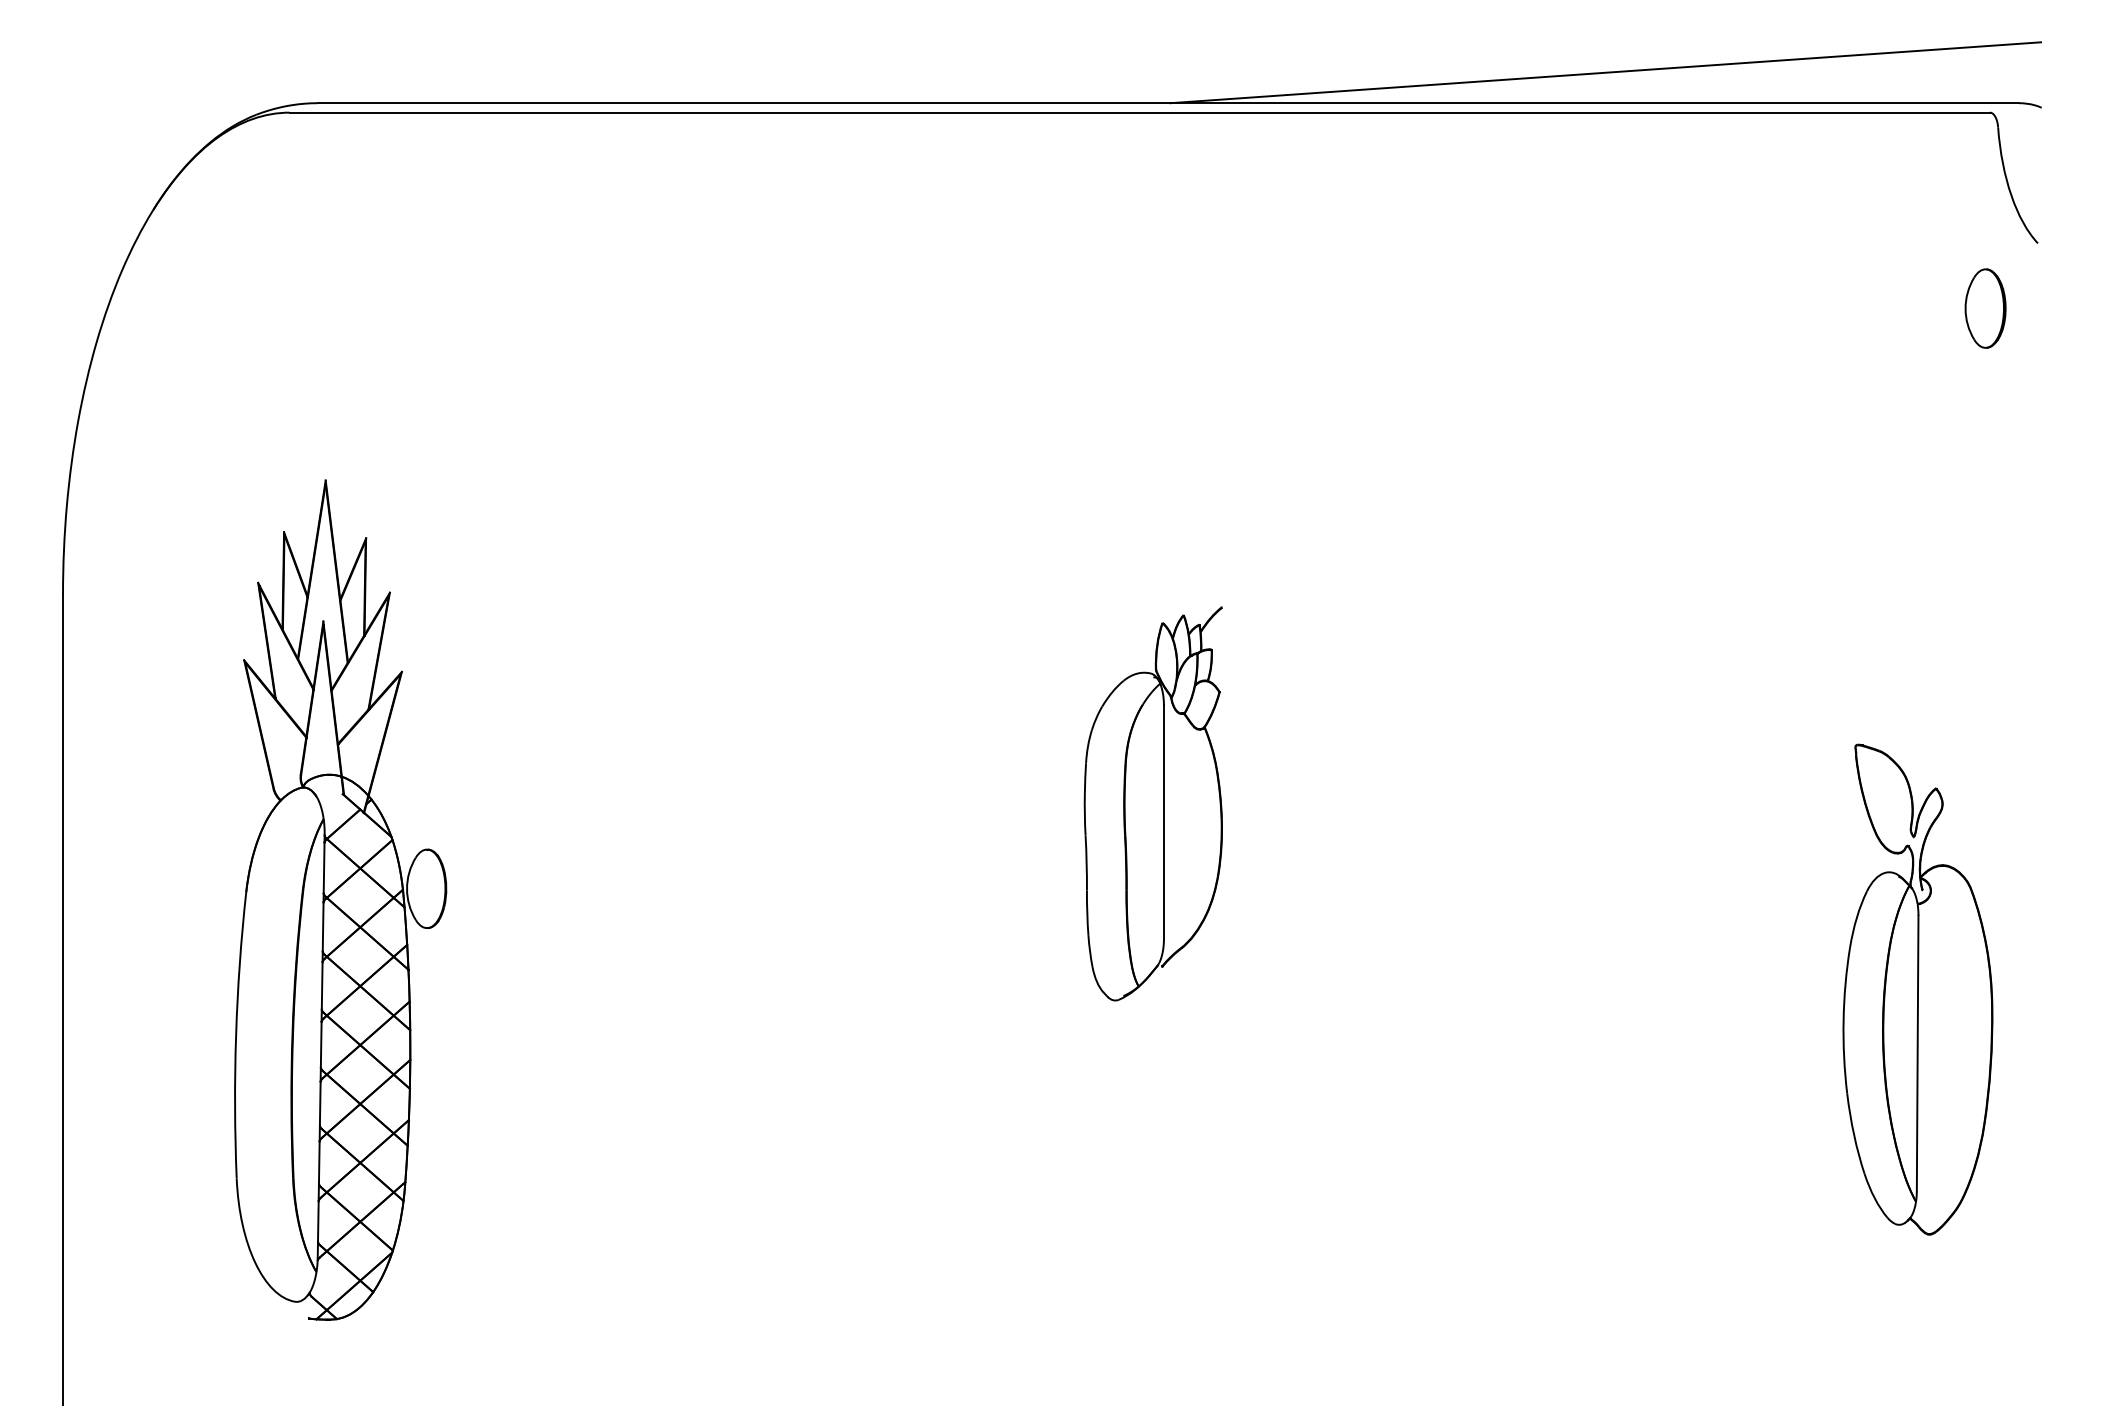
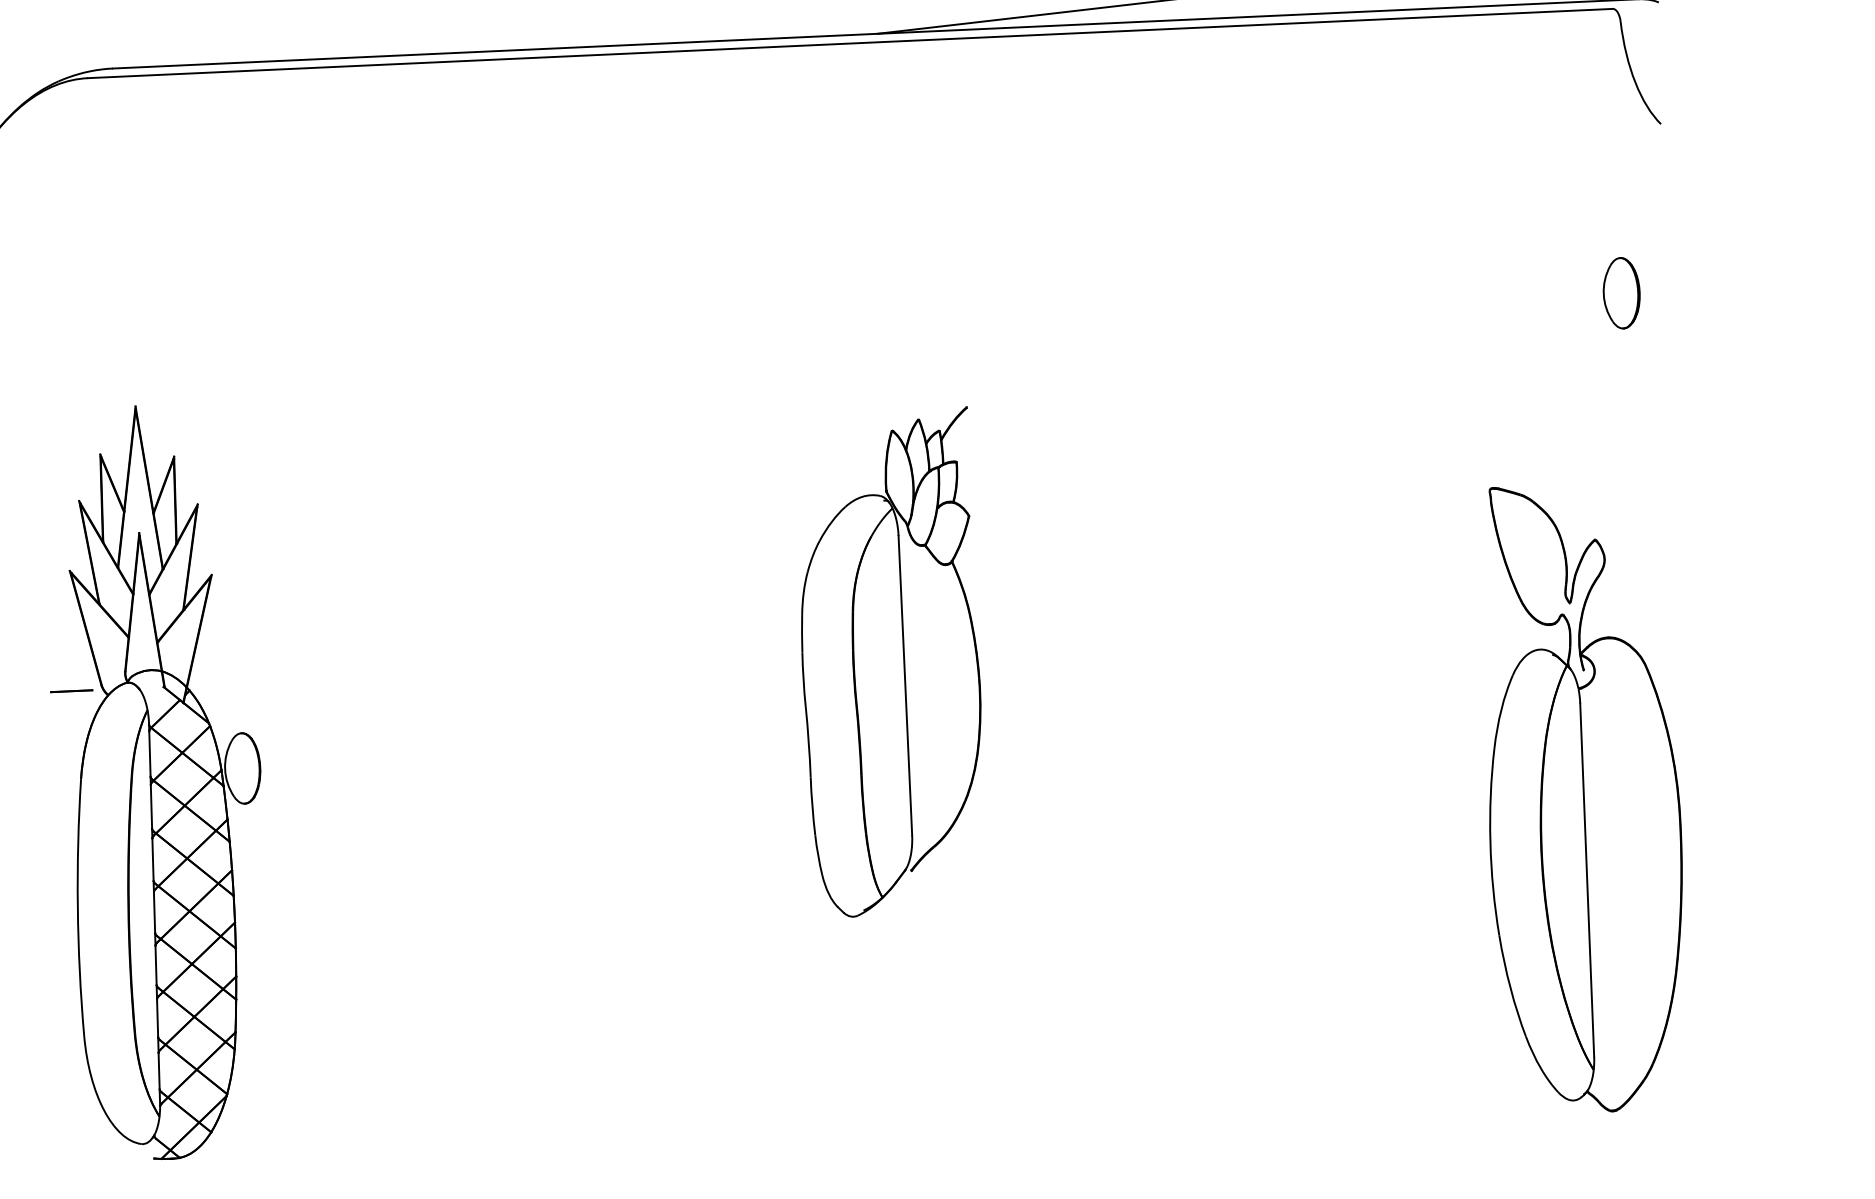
part: (1985, 308) -> (1621, 293), moved
line: (239, 793) -> (71, 690), added
part: (1153, 803) -> (890, 662), size x1.43
part: (1917, 989) -> (1583, 798), size x1.43

